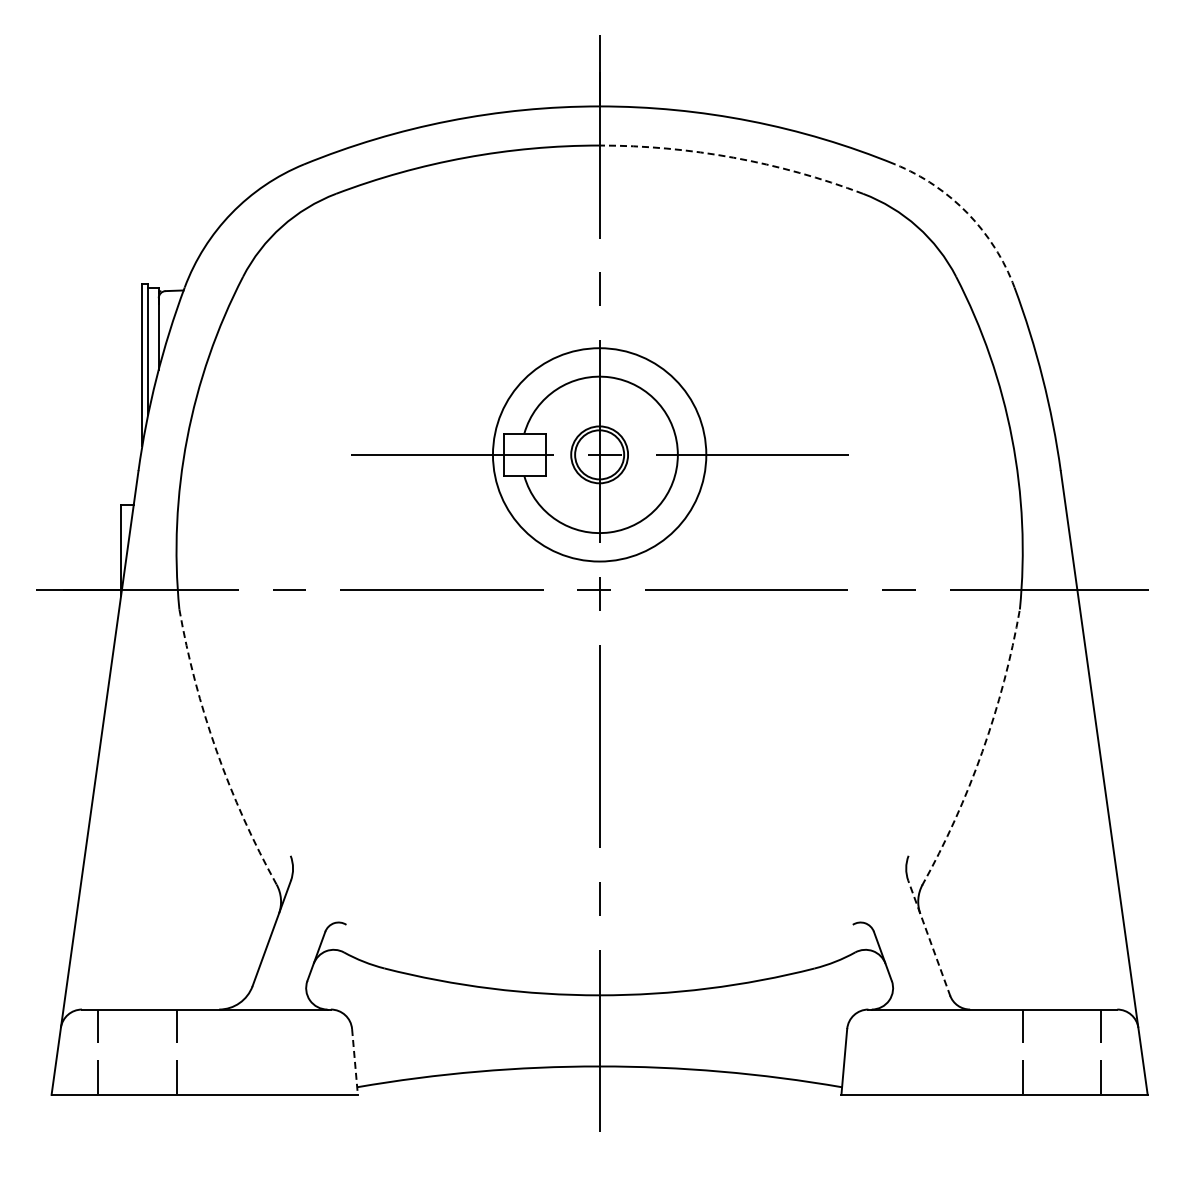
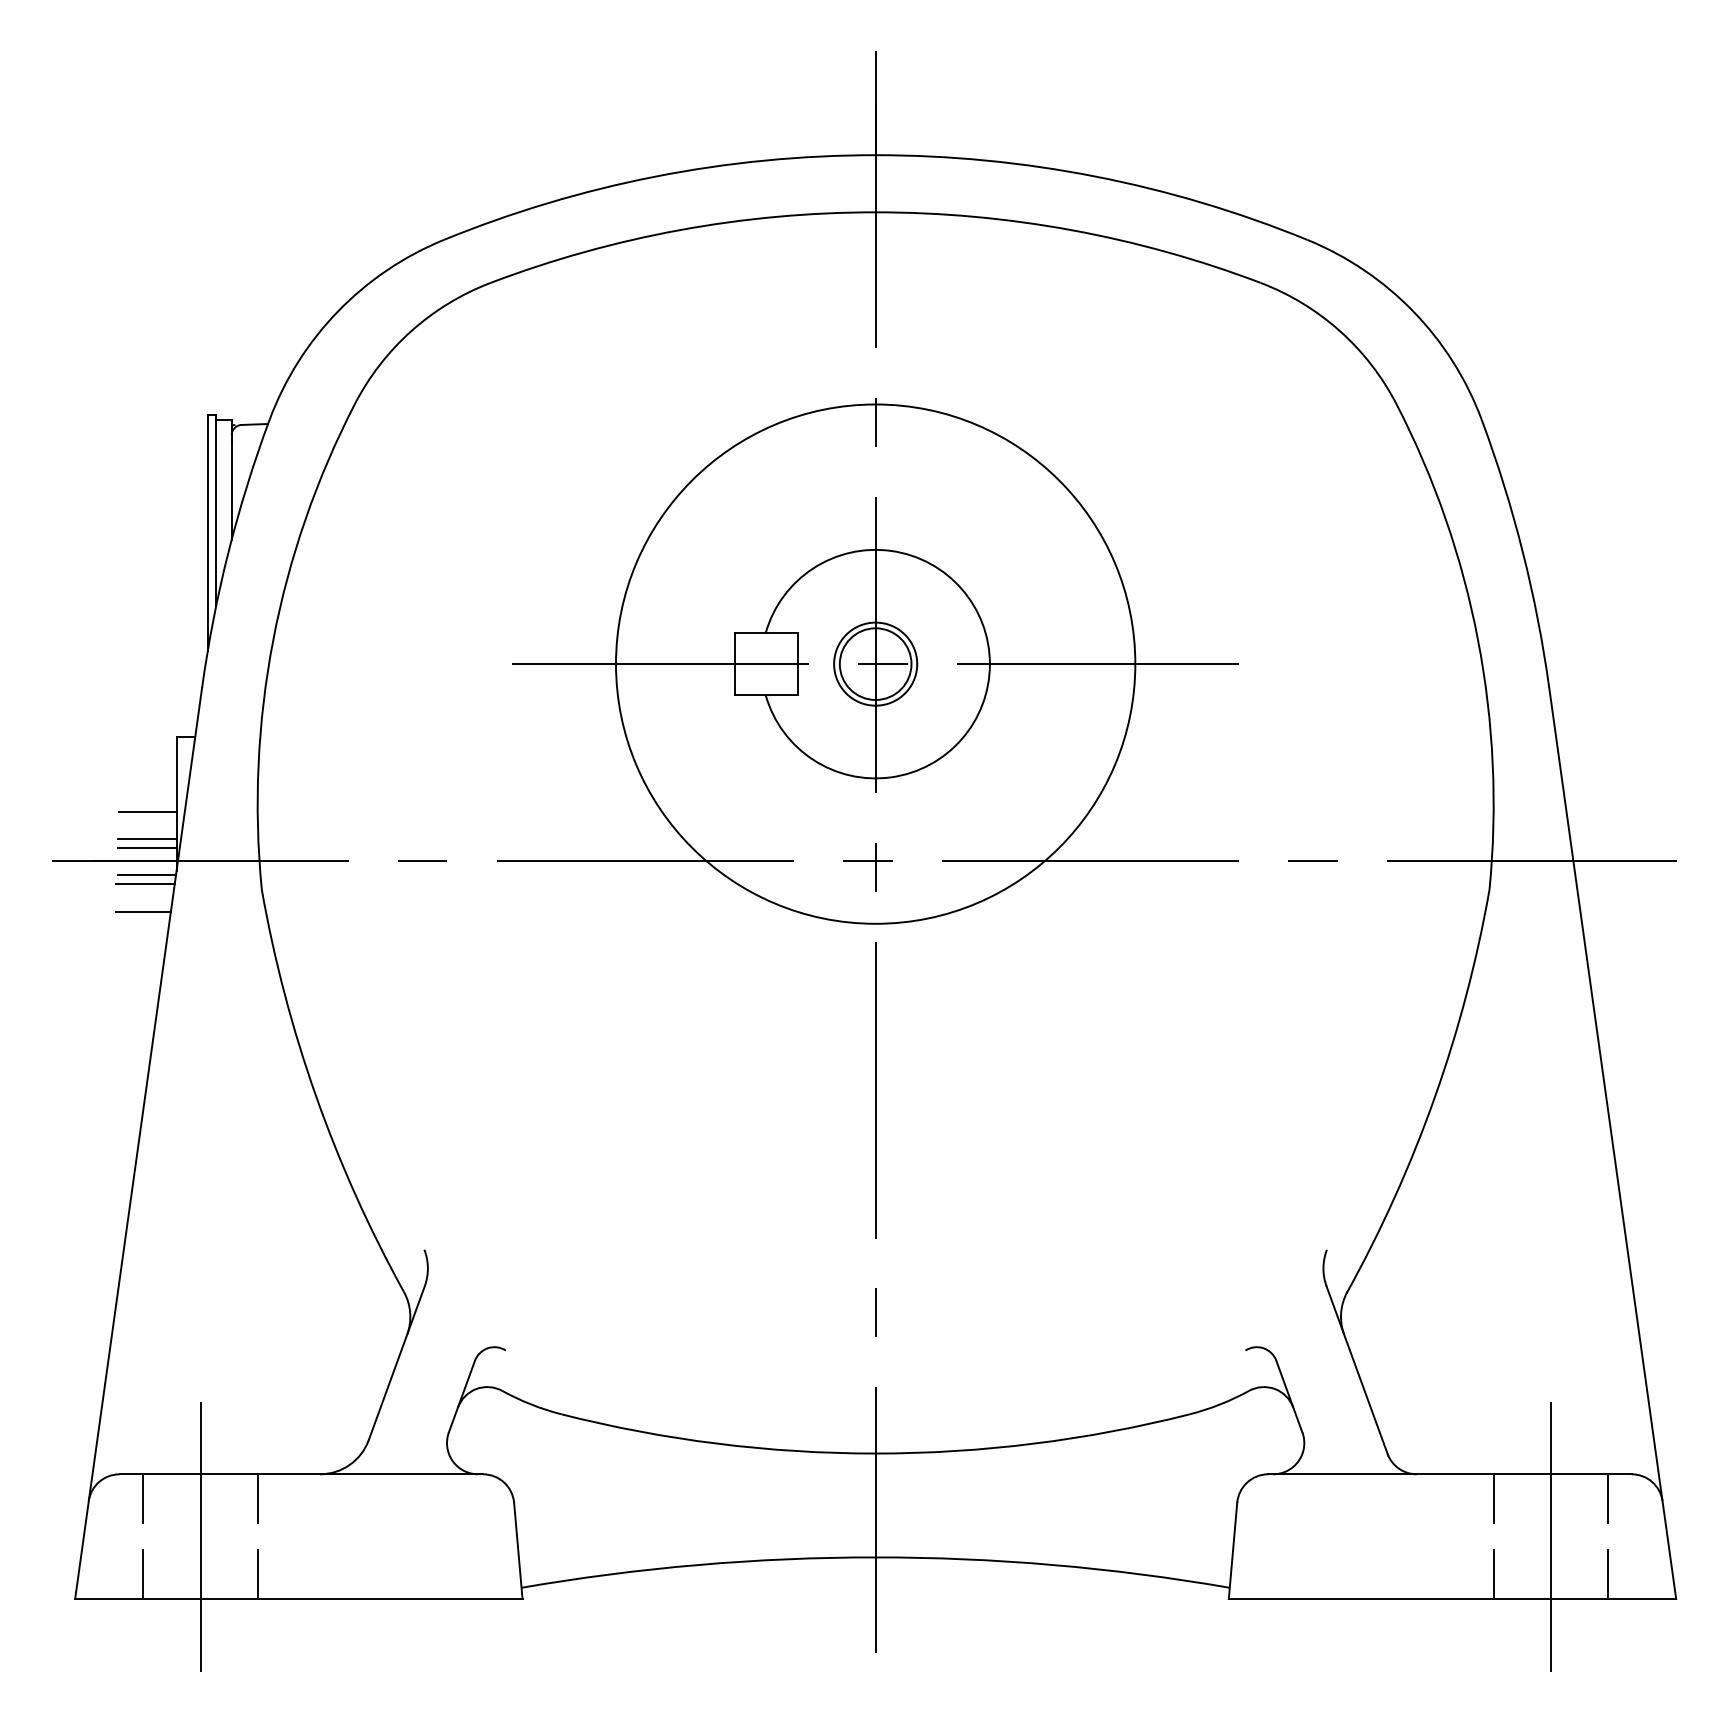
arc: (733, 157) -> (1071, 229), dashed -> solid
arc: (967, 213) -> (1412, 311), dashed -> solid
circle: (599, 454) -> (875, 663), size x1.67
line: (101, 555) -> (148, 811), added
line: (101, 574) -> (148, 838), added
line: (101, 580) -> (148, 847), added
line: (100, 599) -> (146, 875), added
line: (99, 605) -> (145, 884), added
line: (98, 624) -> (143, 911), added
arc: (216, 751) -> (316, 1097), dashed -> solid
arc: (982, 751) -> (1434, 1097), dashed -> solid
line: (929, 938) -> (1357, 1370), dashed -> solid
line: (137, 1051) -> (200, 1535), added
line: (1061, 1051) -> (1550, 1535), added
line: (355, 1062) -> (519, 1551), dashed -> solid

